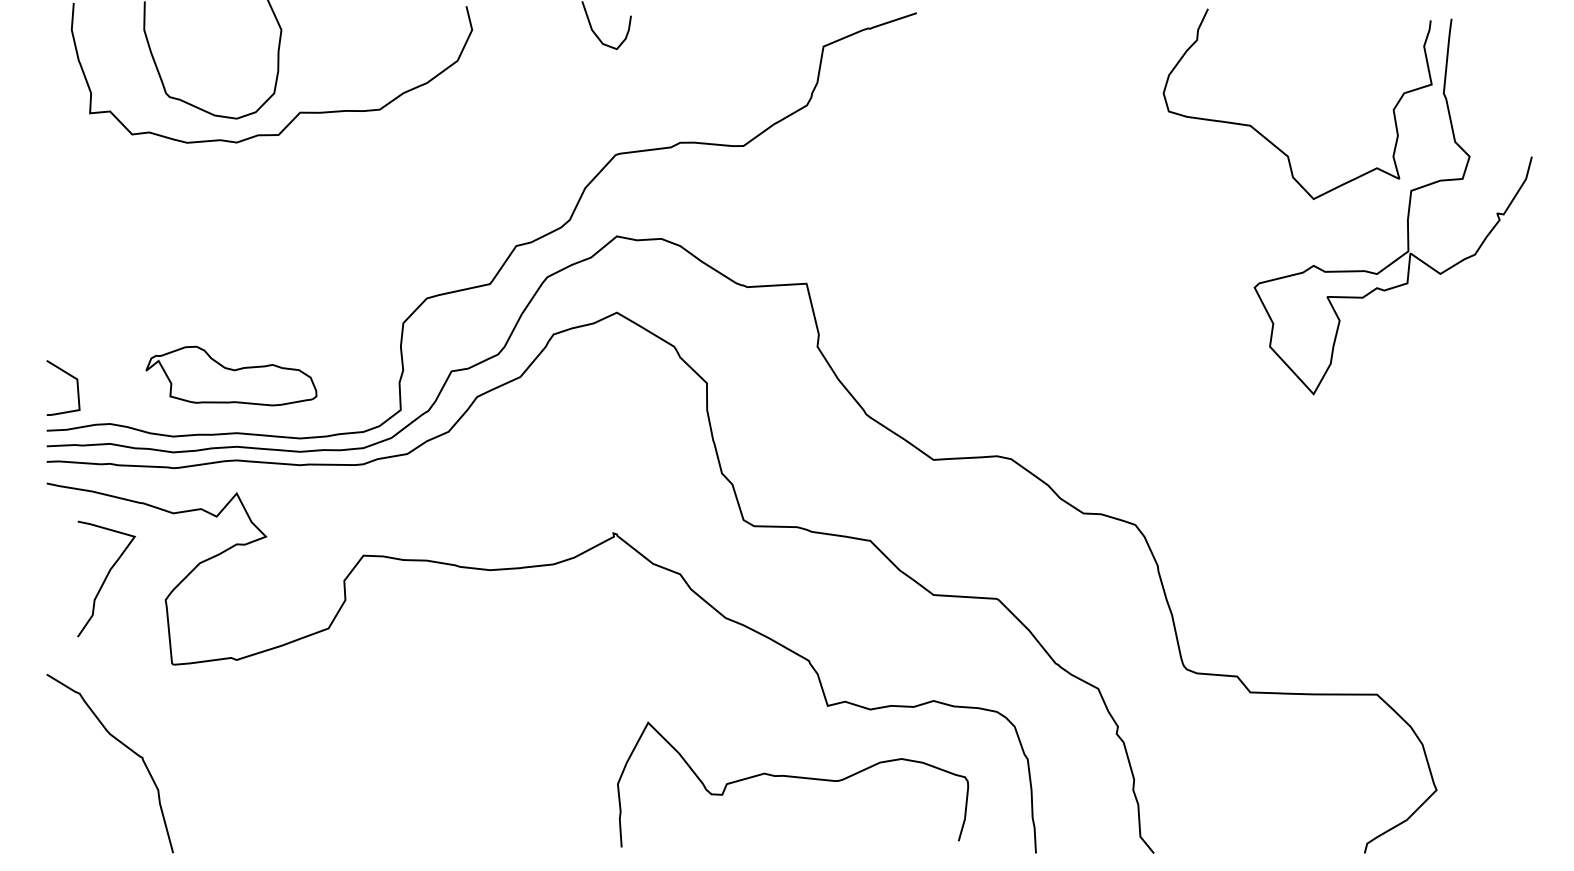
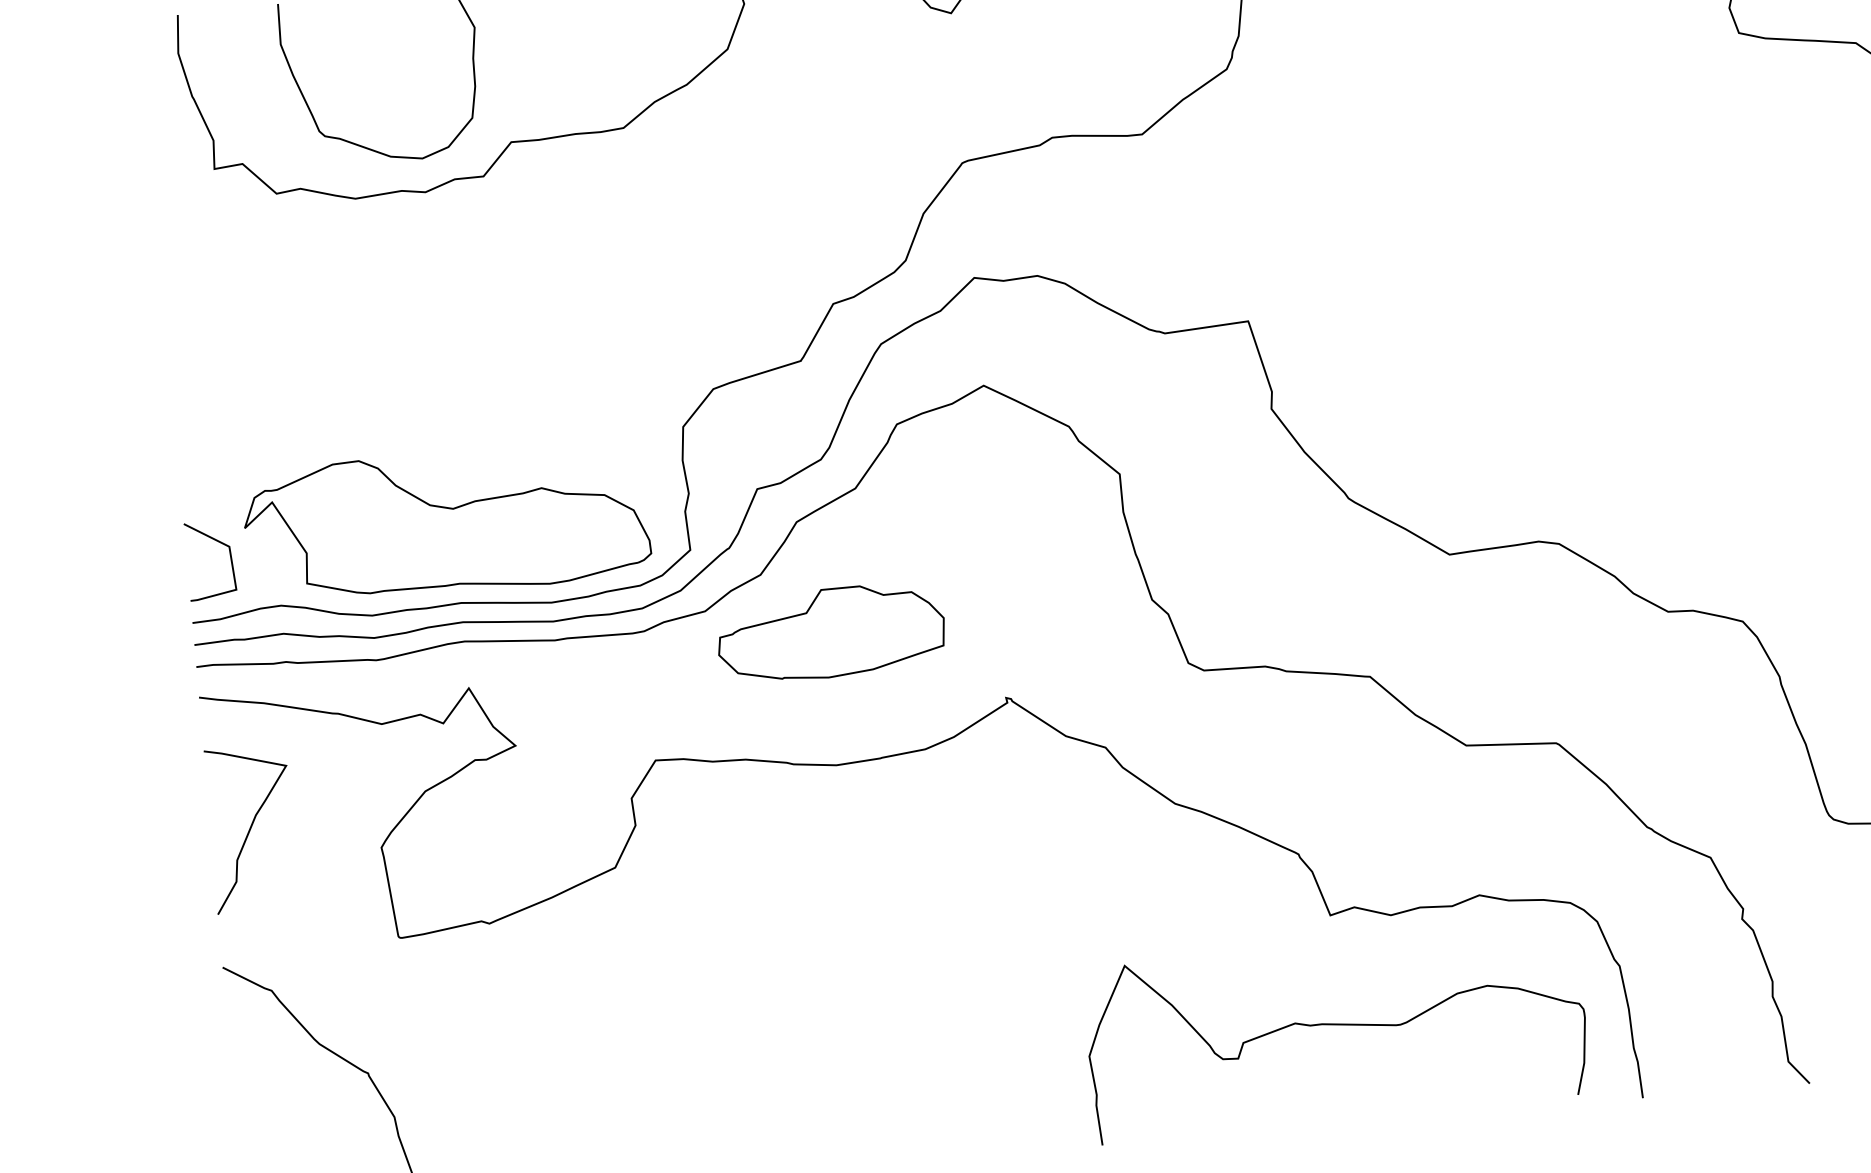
part: (231, 375) -> (446, 522), size x1.67
part: (494, 476) -> (830, 632), added
curve: (106, 578) -> (251, 828), moved
curve: (796, 778) -> (1341, 1026), moved

